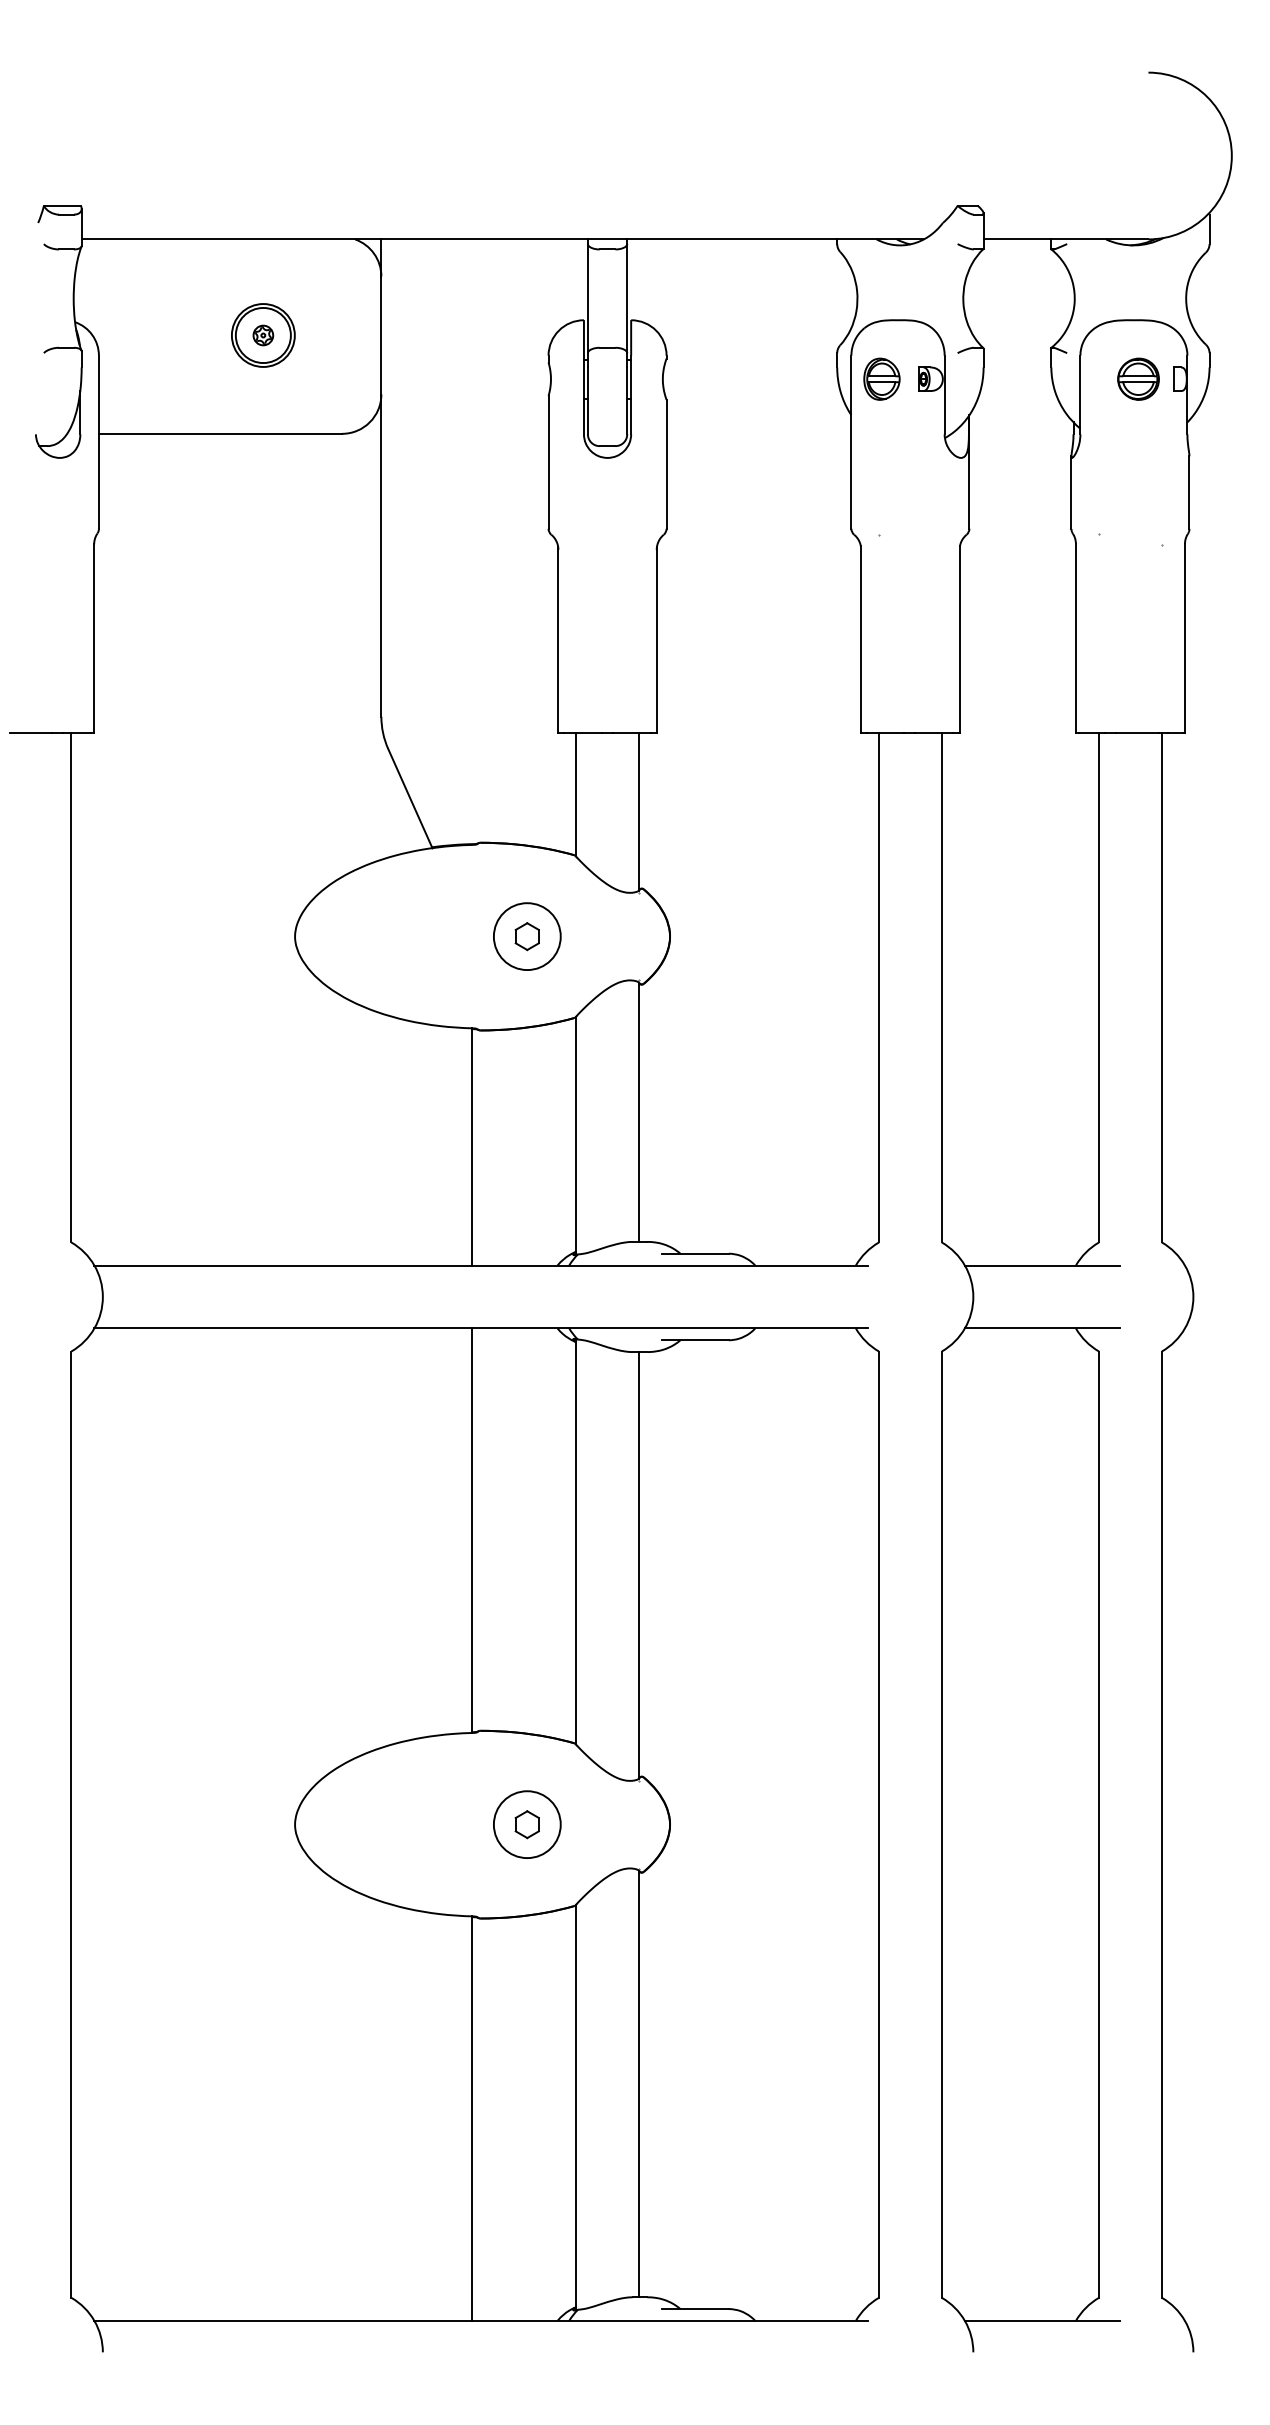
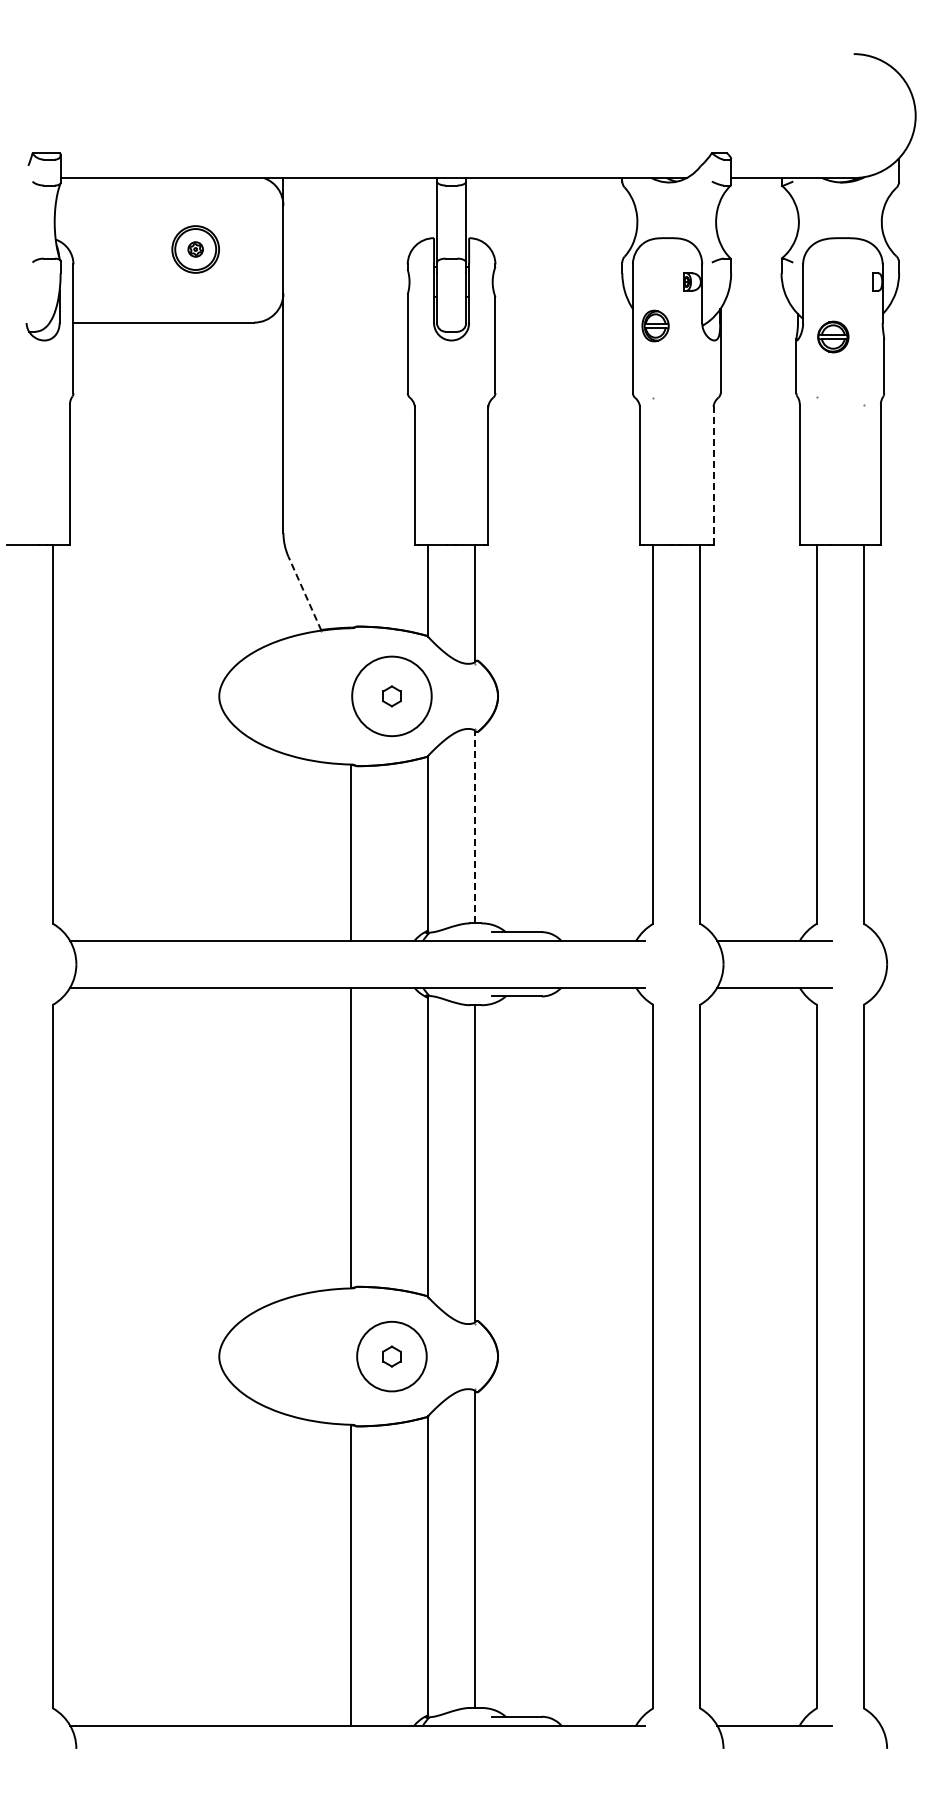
part: (881, 378) -> (655, 325), moved
part: (1138, 378) -> (833, 336), moved
line: (959, 640) -> (713, 476), solid -> dashed
line: (409, 798) -> (304, 593), solid -> dashed
circle: (526, 936) -> (391, 696), size x1.6
line: (639, 1111) -> (475, 826), solid -> dashed
circle: (526, 1824) -> (391, 1356), size x1.4

